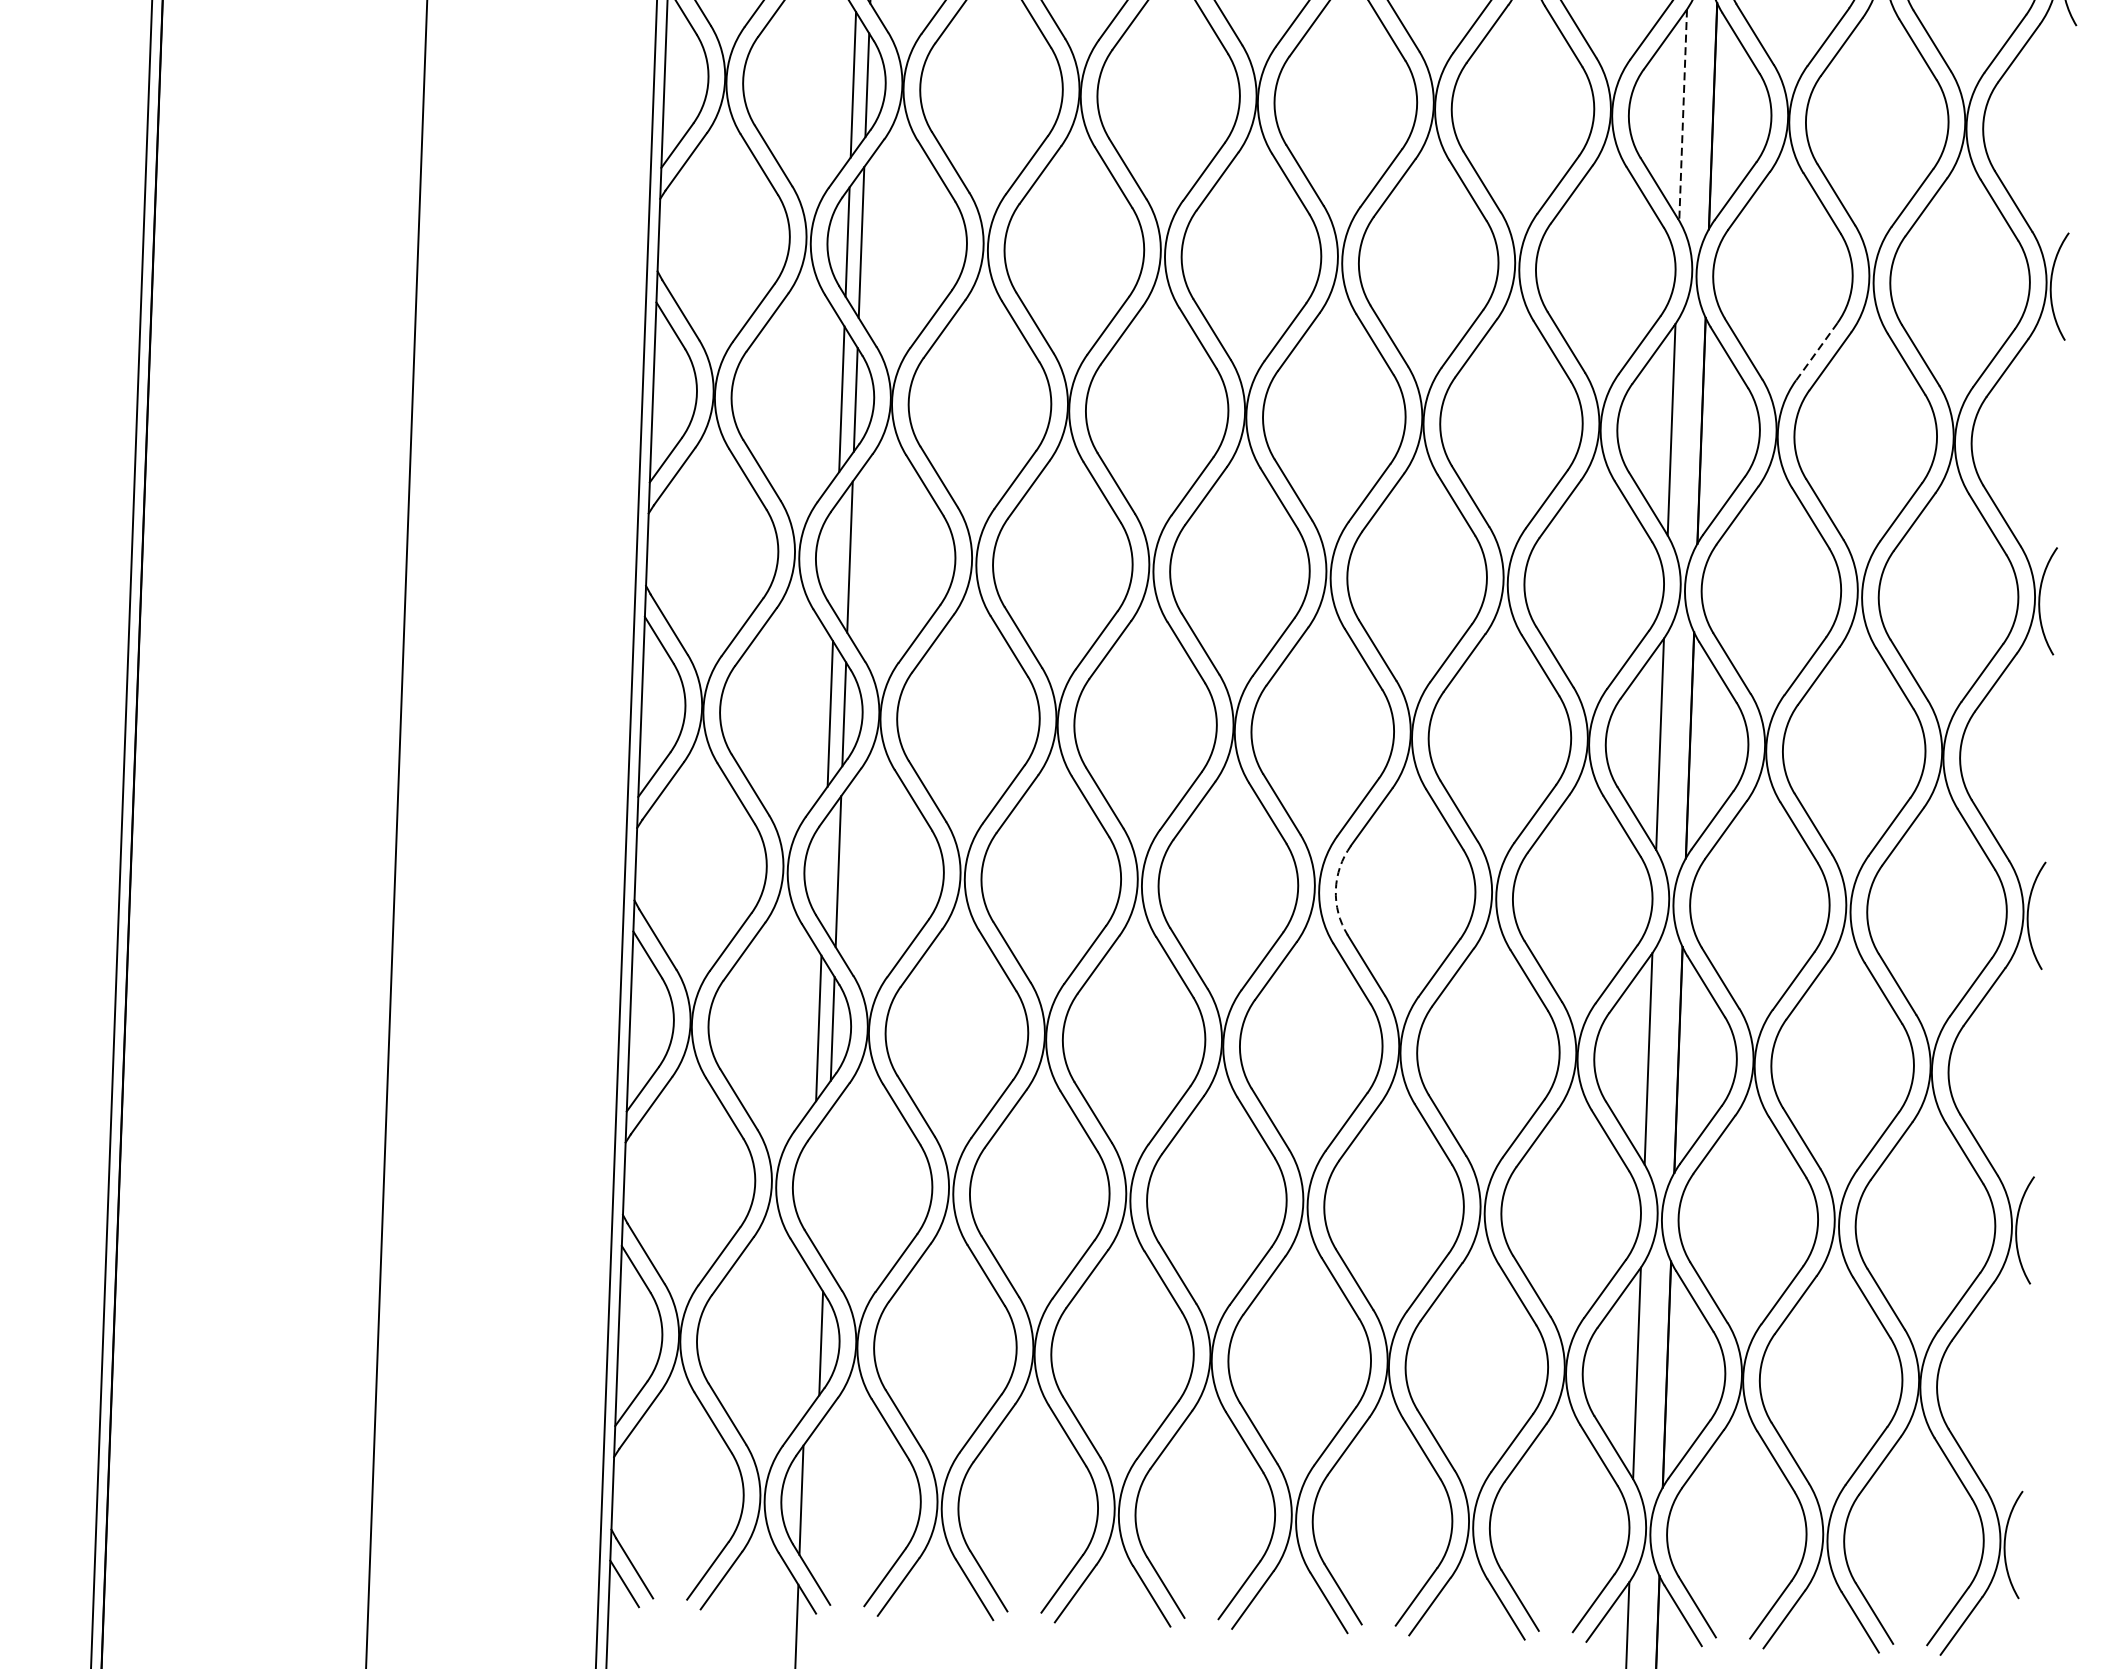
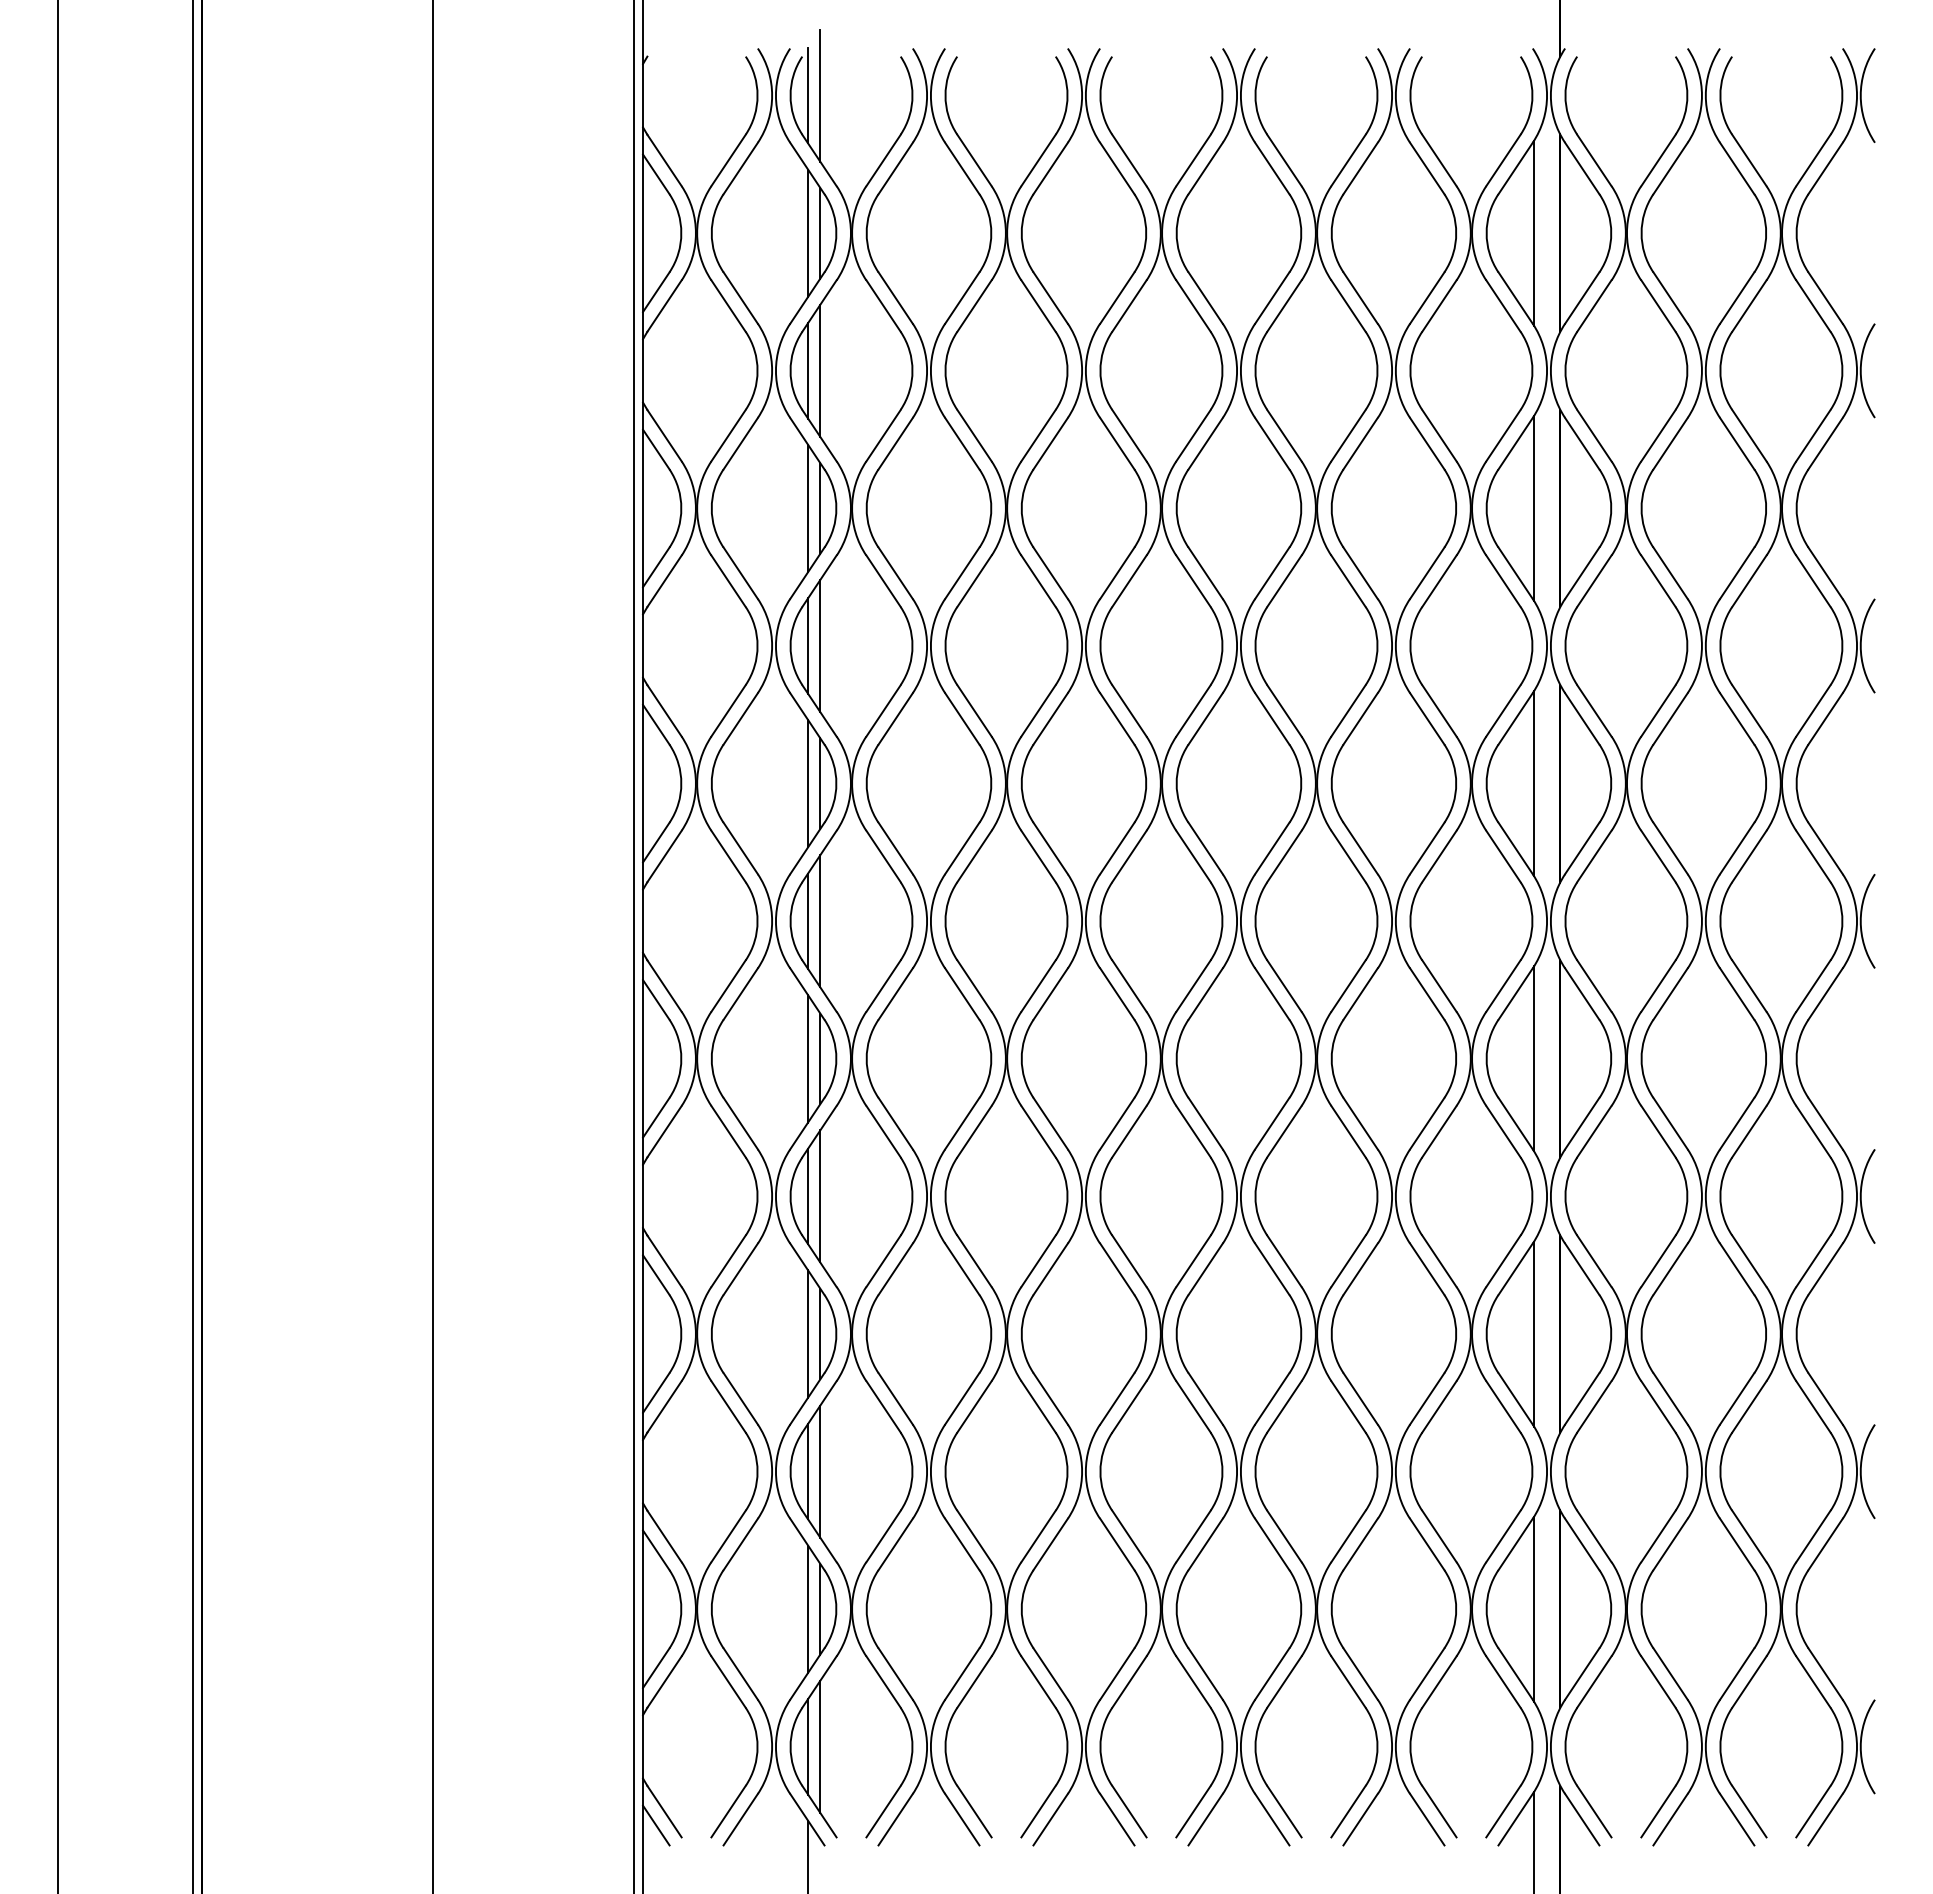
line: (1683, 115) -> (1534, 508), dashed -> solid
line: (1816, 351) -> (1658, 710), dashed -> solid
line: (836, 555) -> (808, 920), added
line: (824, 871) -> (808, 1196), added
arc: (1335, 889) -> (1255, 1196), dashed -> solid
line: (813, 1185) -> (808, 1471), added
line: (827, 1186) -> (820, 1471), added
line: (807, 1342) -> (808, 1608), added
line: (815, 1500) -> (820, 1746), added

